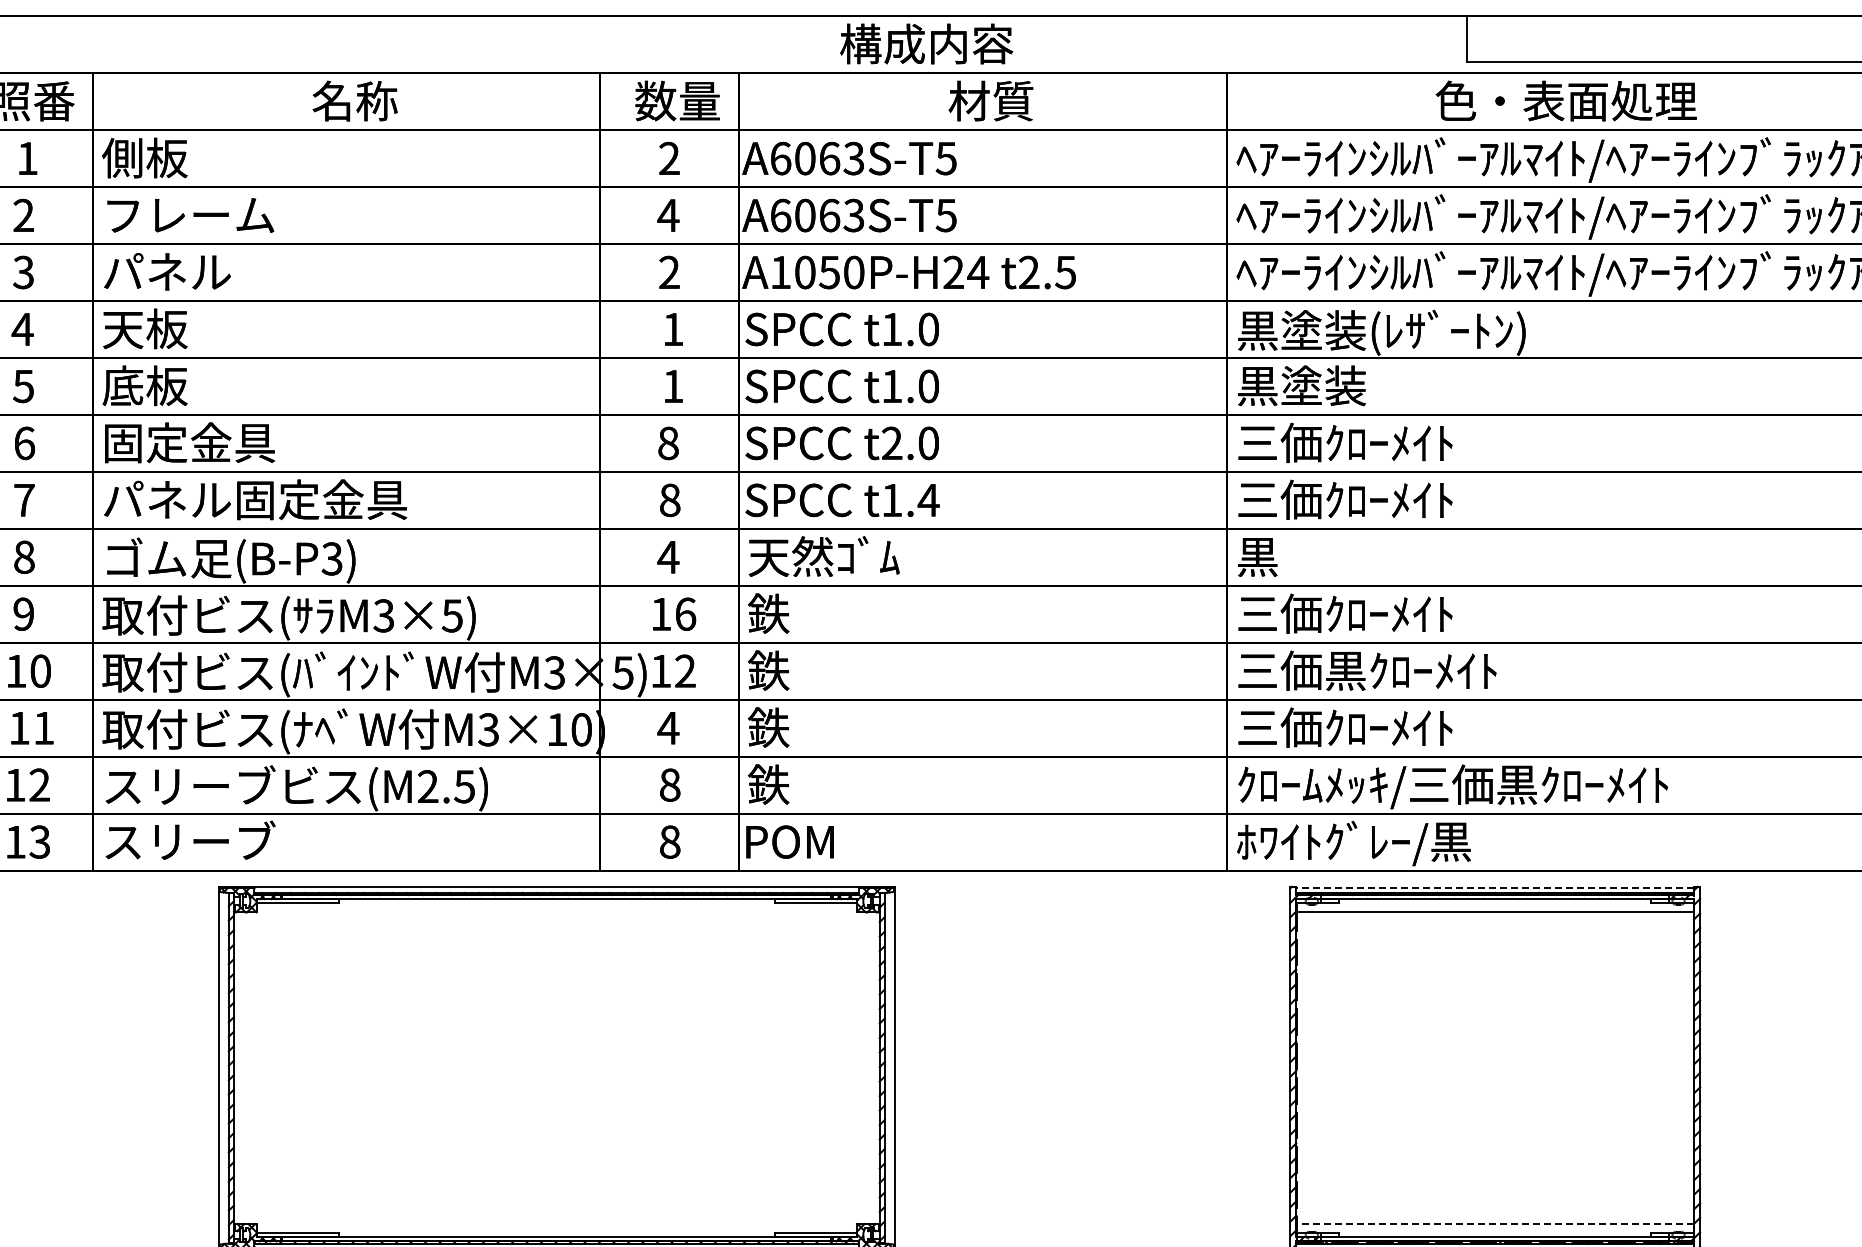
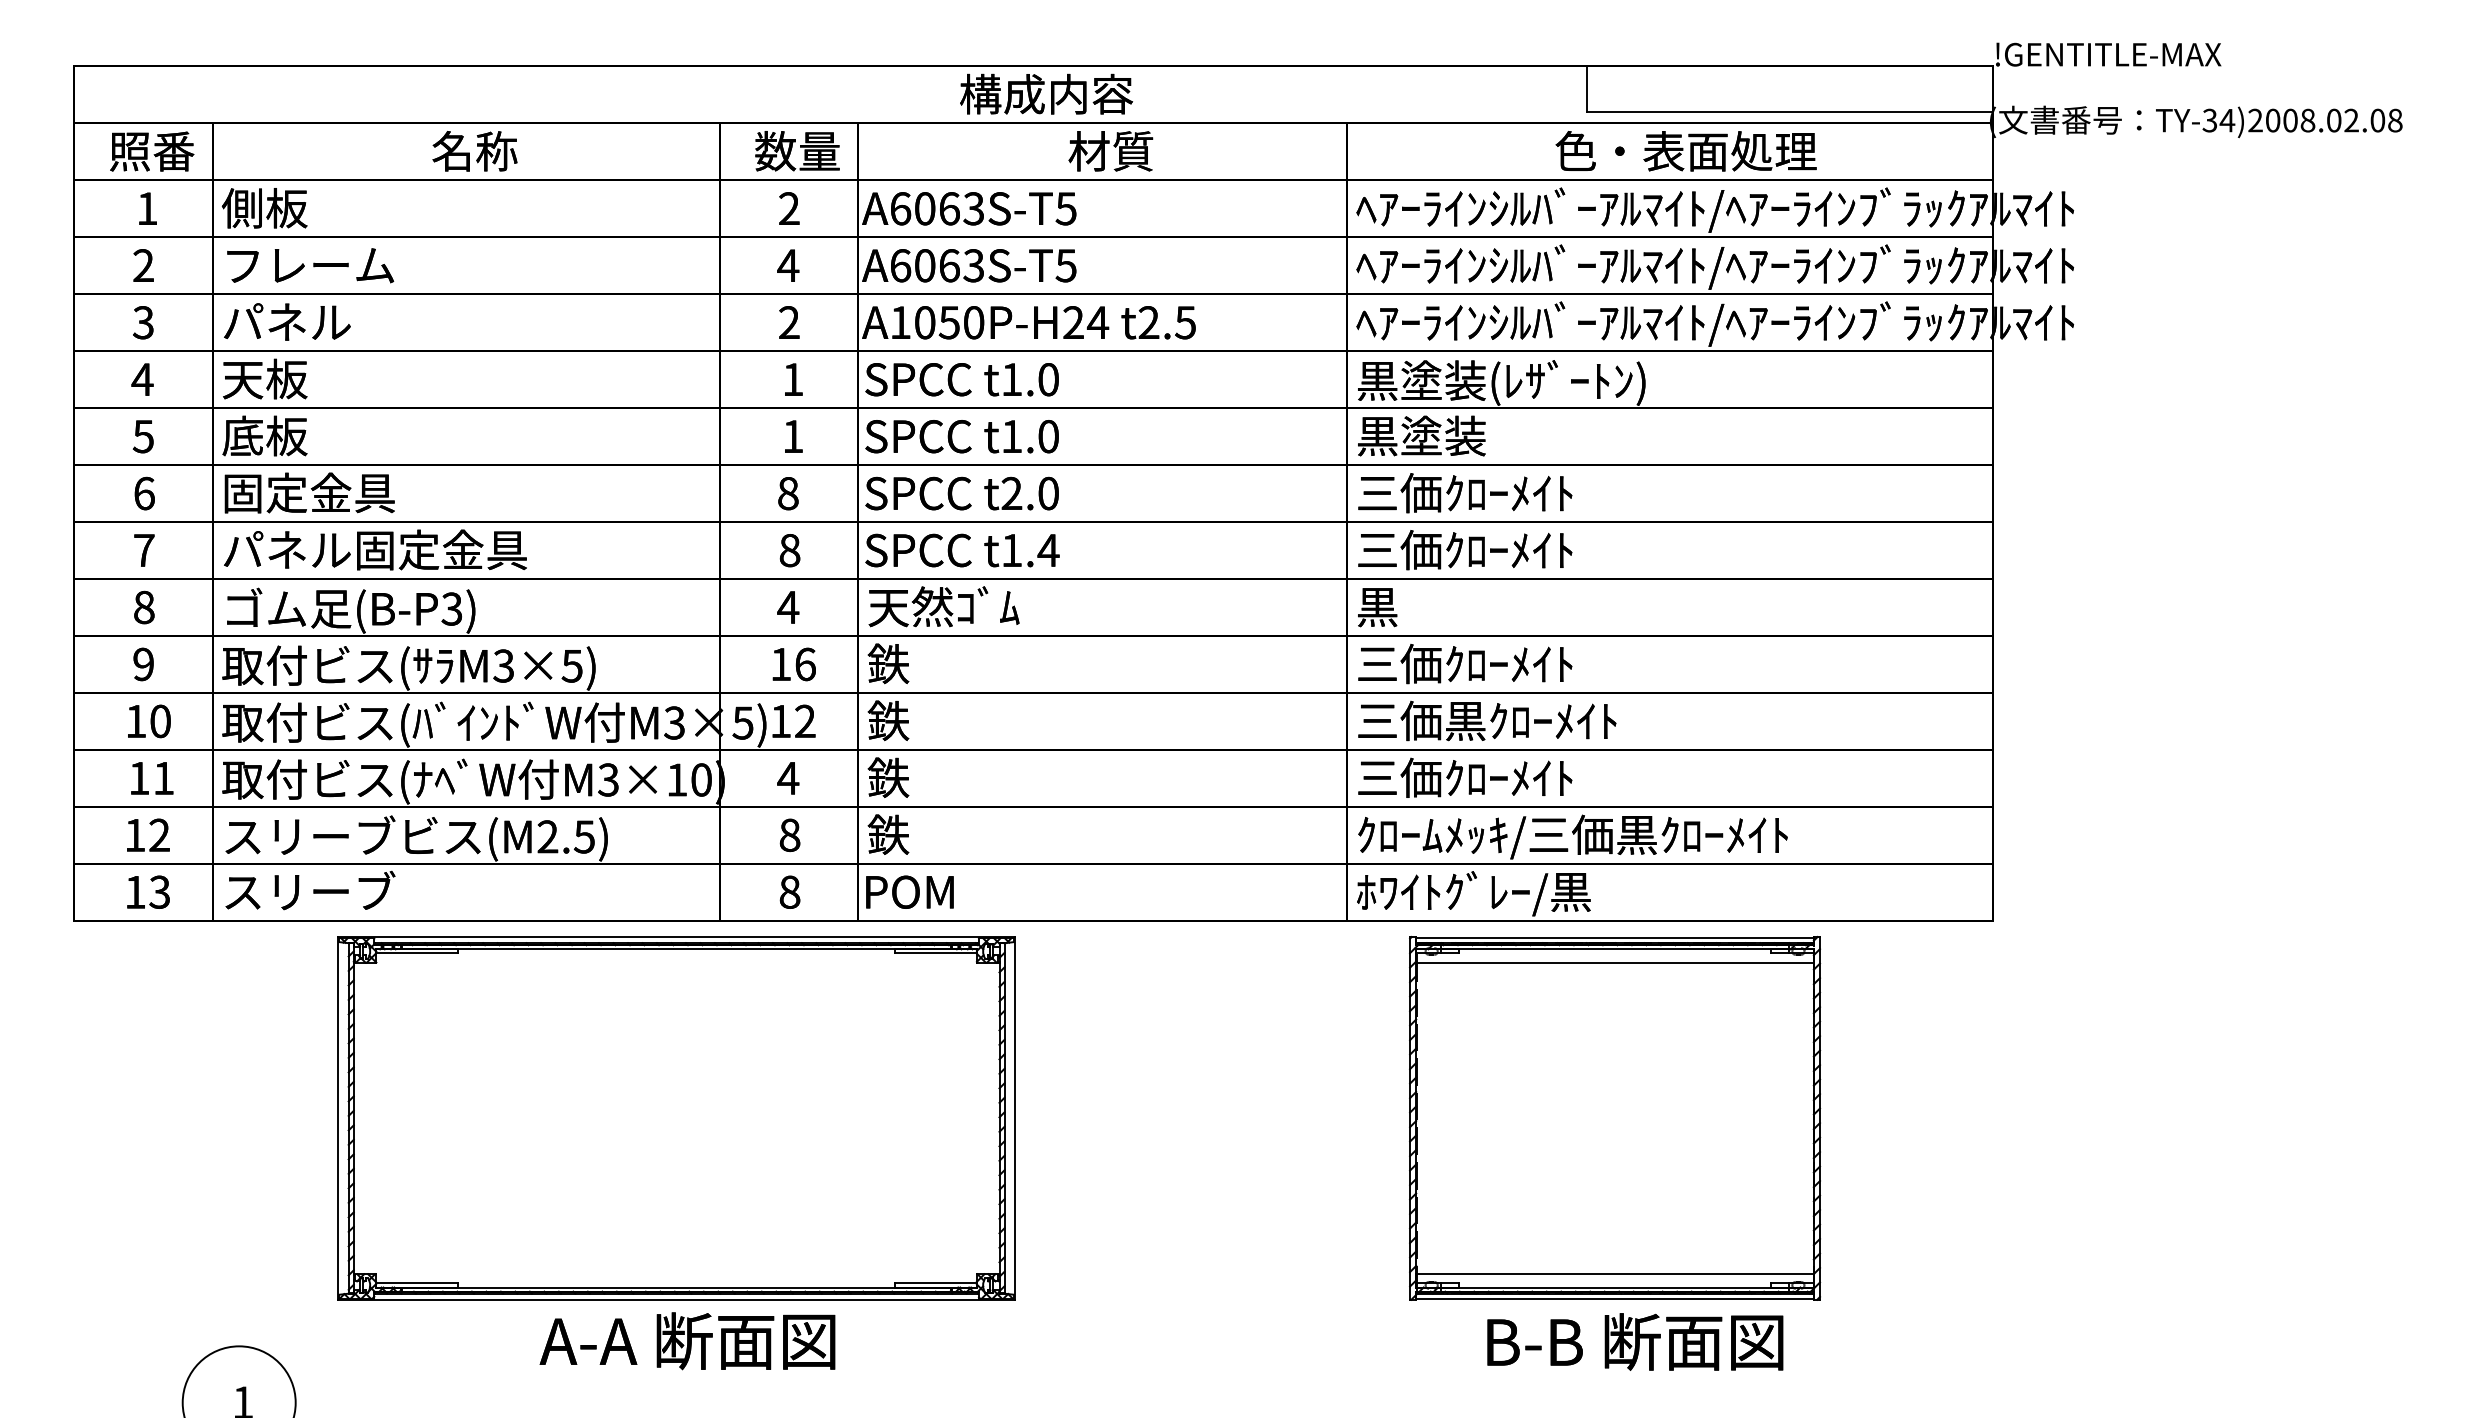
line: (1495, 888) -> (1615, 938), dashed -> solid
line: (1495, 1224) -> (1615, 1274), dashed -> solid

